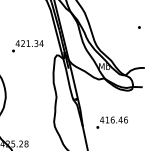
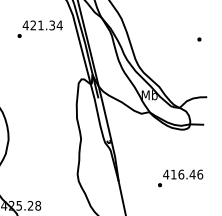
text: (27, 45) -> (39, 28), moved
text: (112, 122) -> (180, 178), moved

